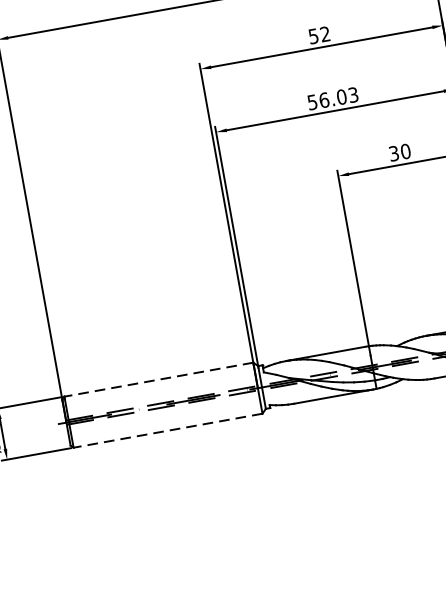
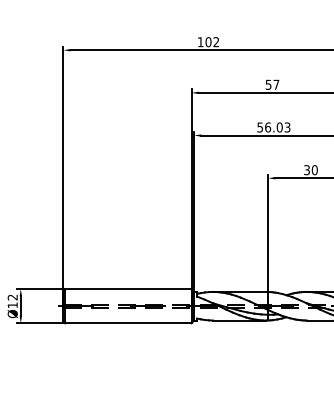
text: (325, 33) -> (276, 84), 52 -> 57
line: (157, 380) -> (127, 289), dashed -> solid
line: (166, 431) -> (127, 323), dashed -> solid

